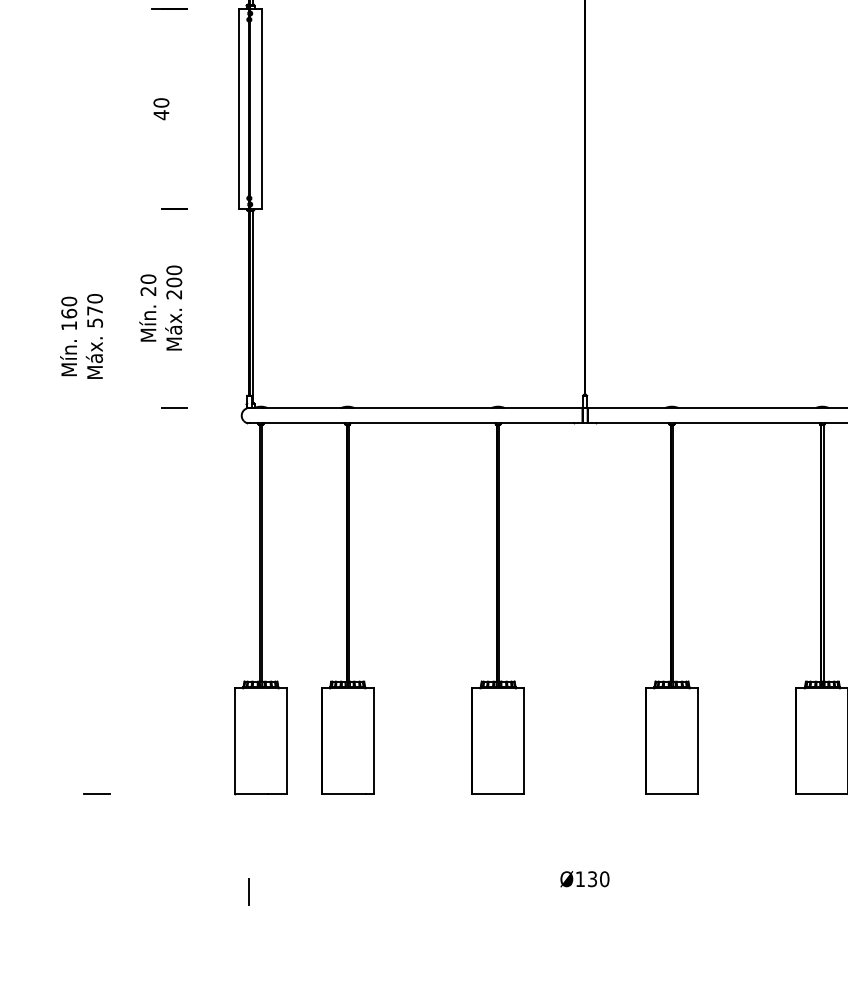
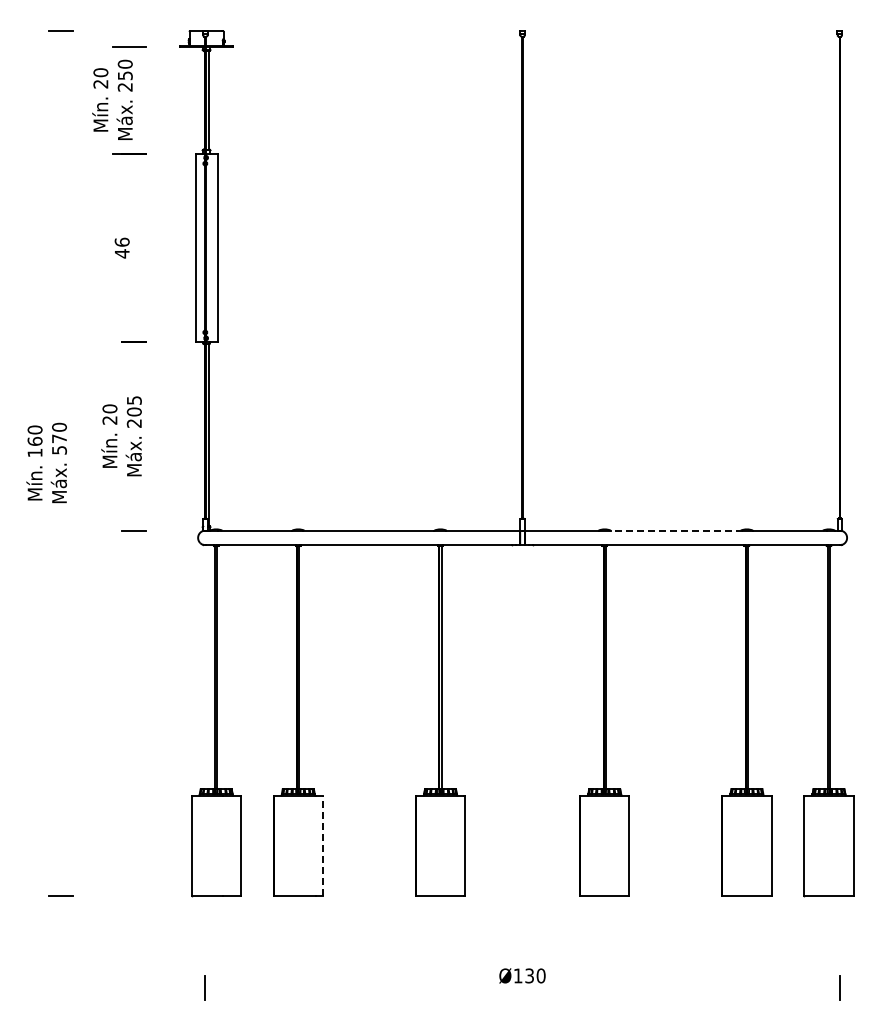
text: (160, 102) -> (121, 241), 40 -> 46
text: (173, 270) -> (133, 400), 200 -> 205
line: (747, 407) -> (676, 530), solid -> dashed
line: (373, 741) -> (322, 845), solid -> dashed

